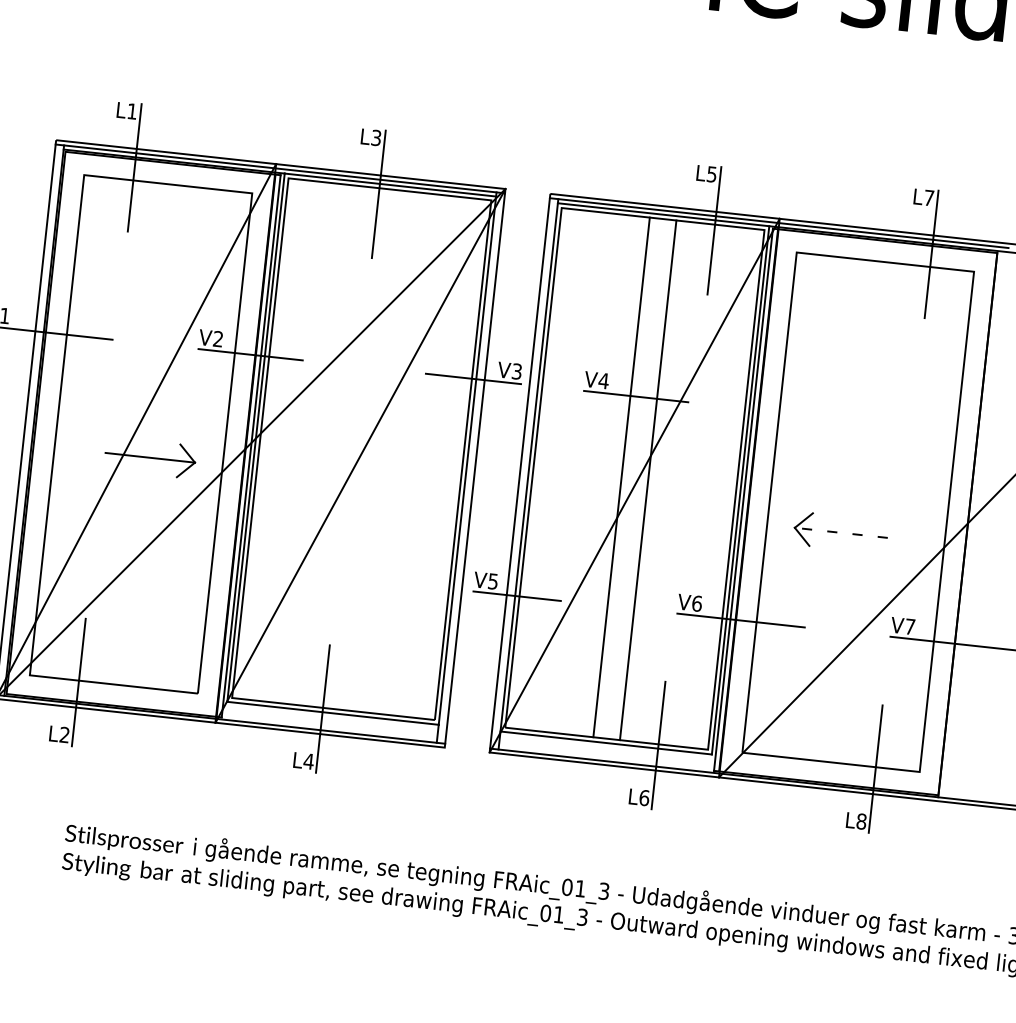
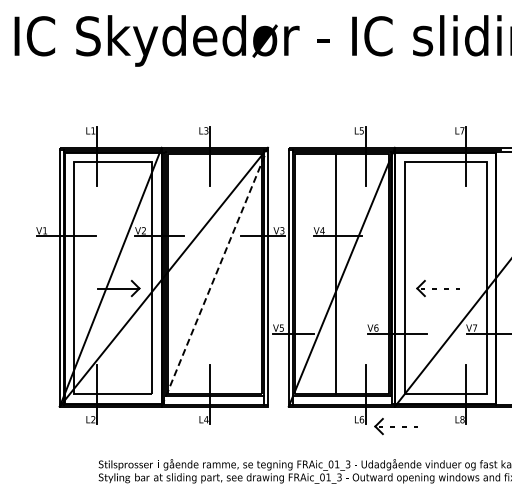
line: (359, 456) -> (214, 277), solid -> dashed
line: (647, 479) -> (347, 273), removed
part: (715, 820) -> (395, 426), added

